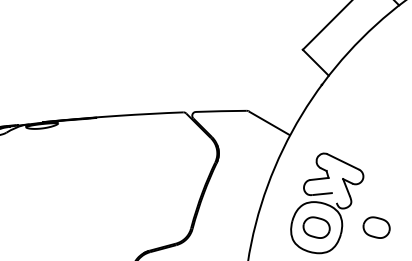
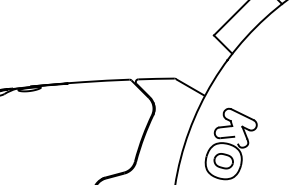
part: (376, 227) -> (266, 161), removed

